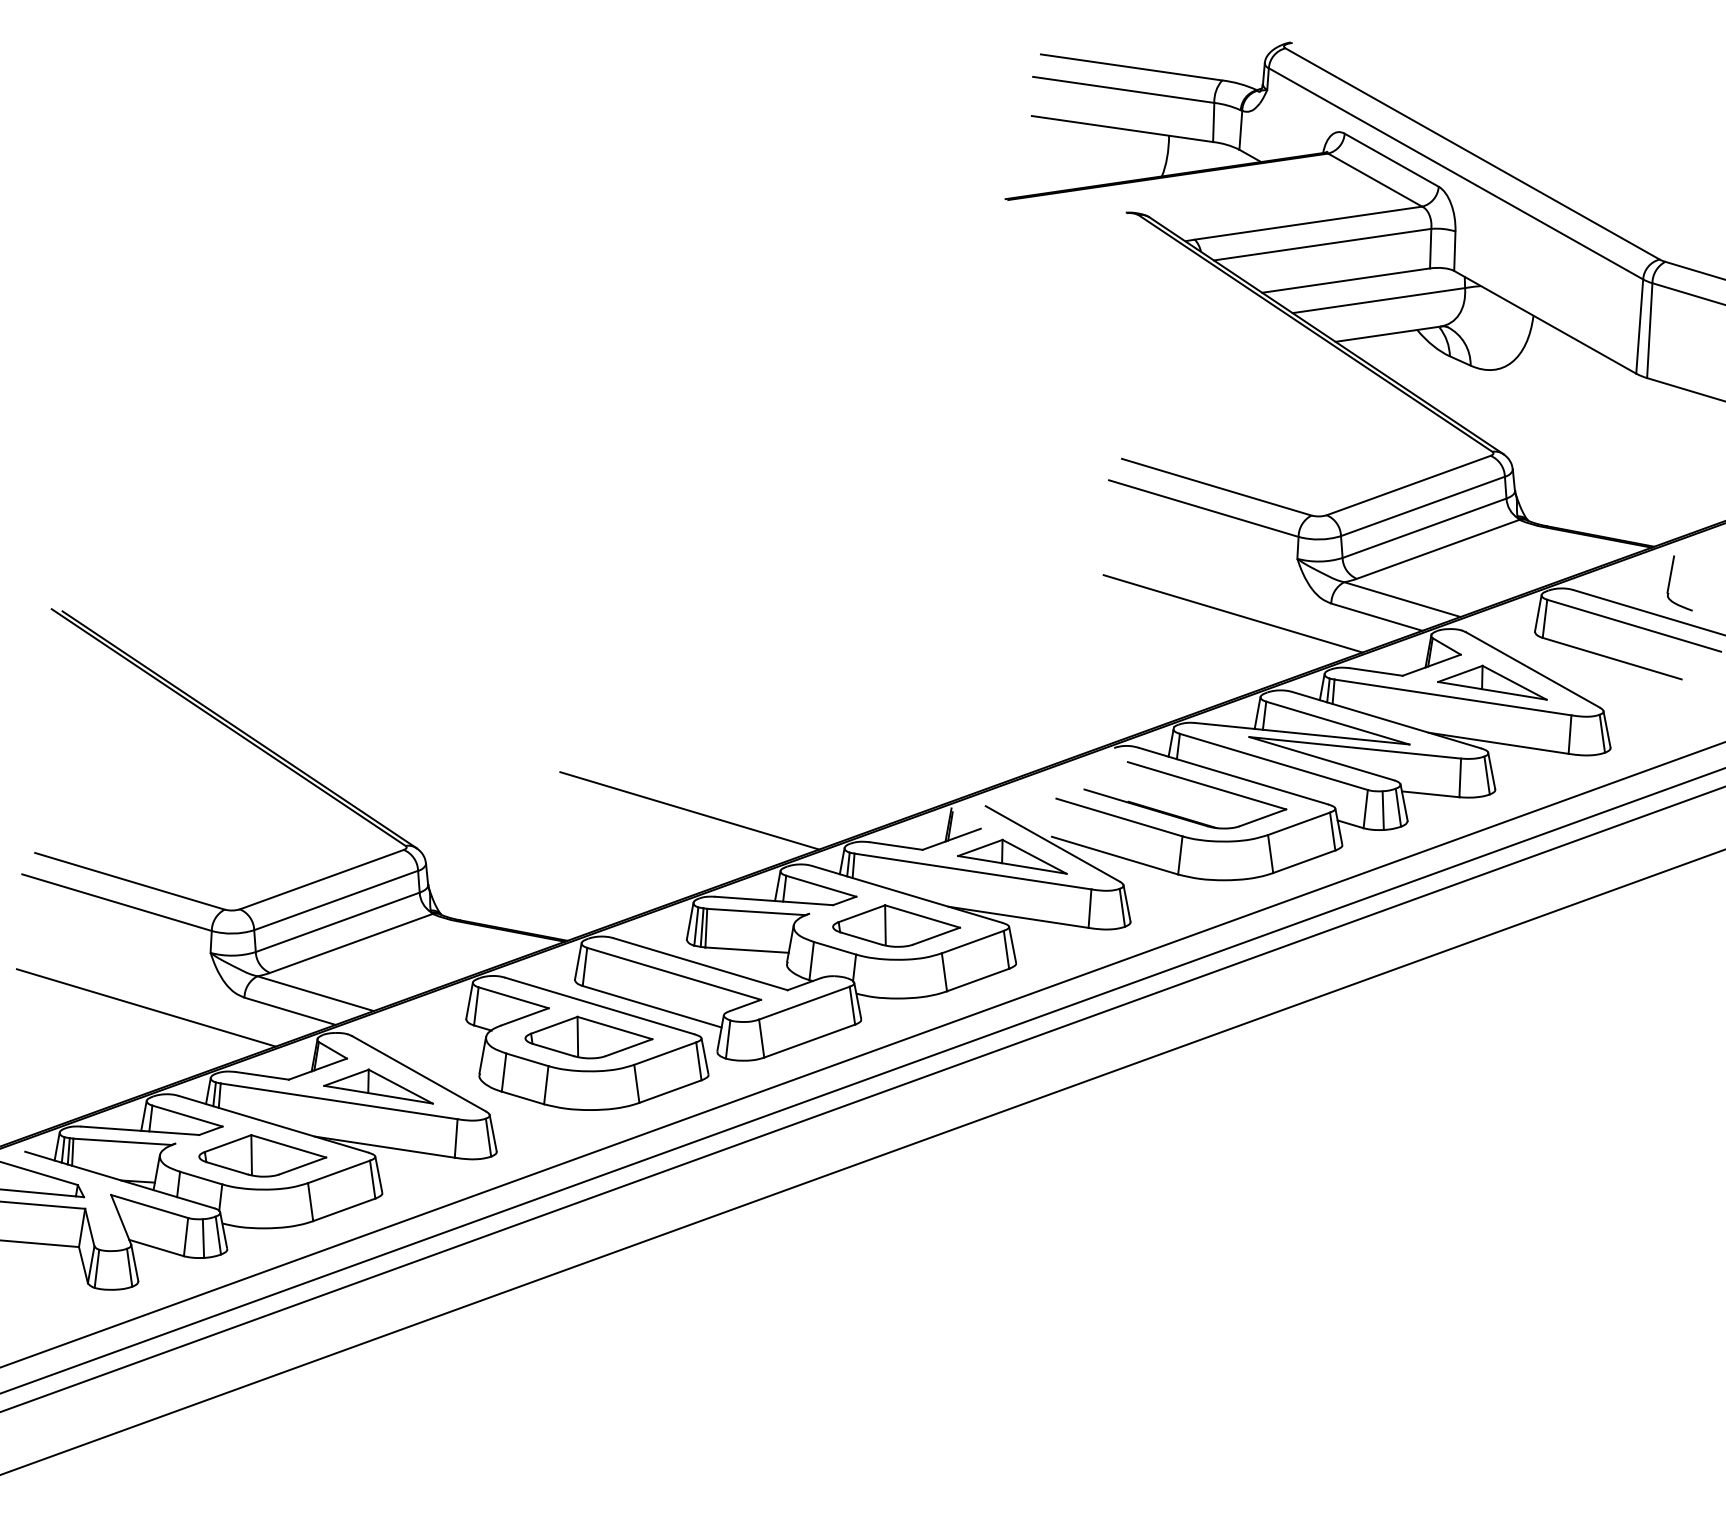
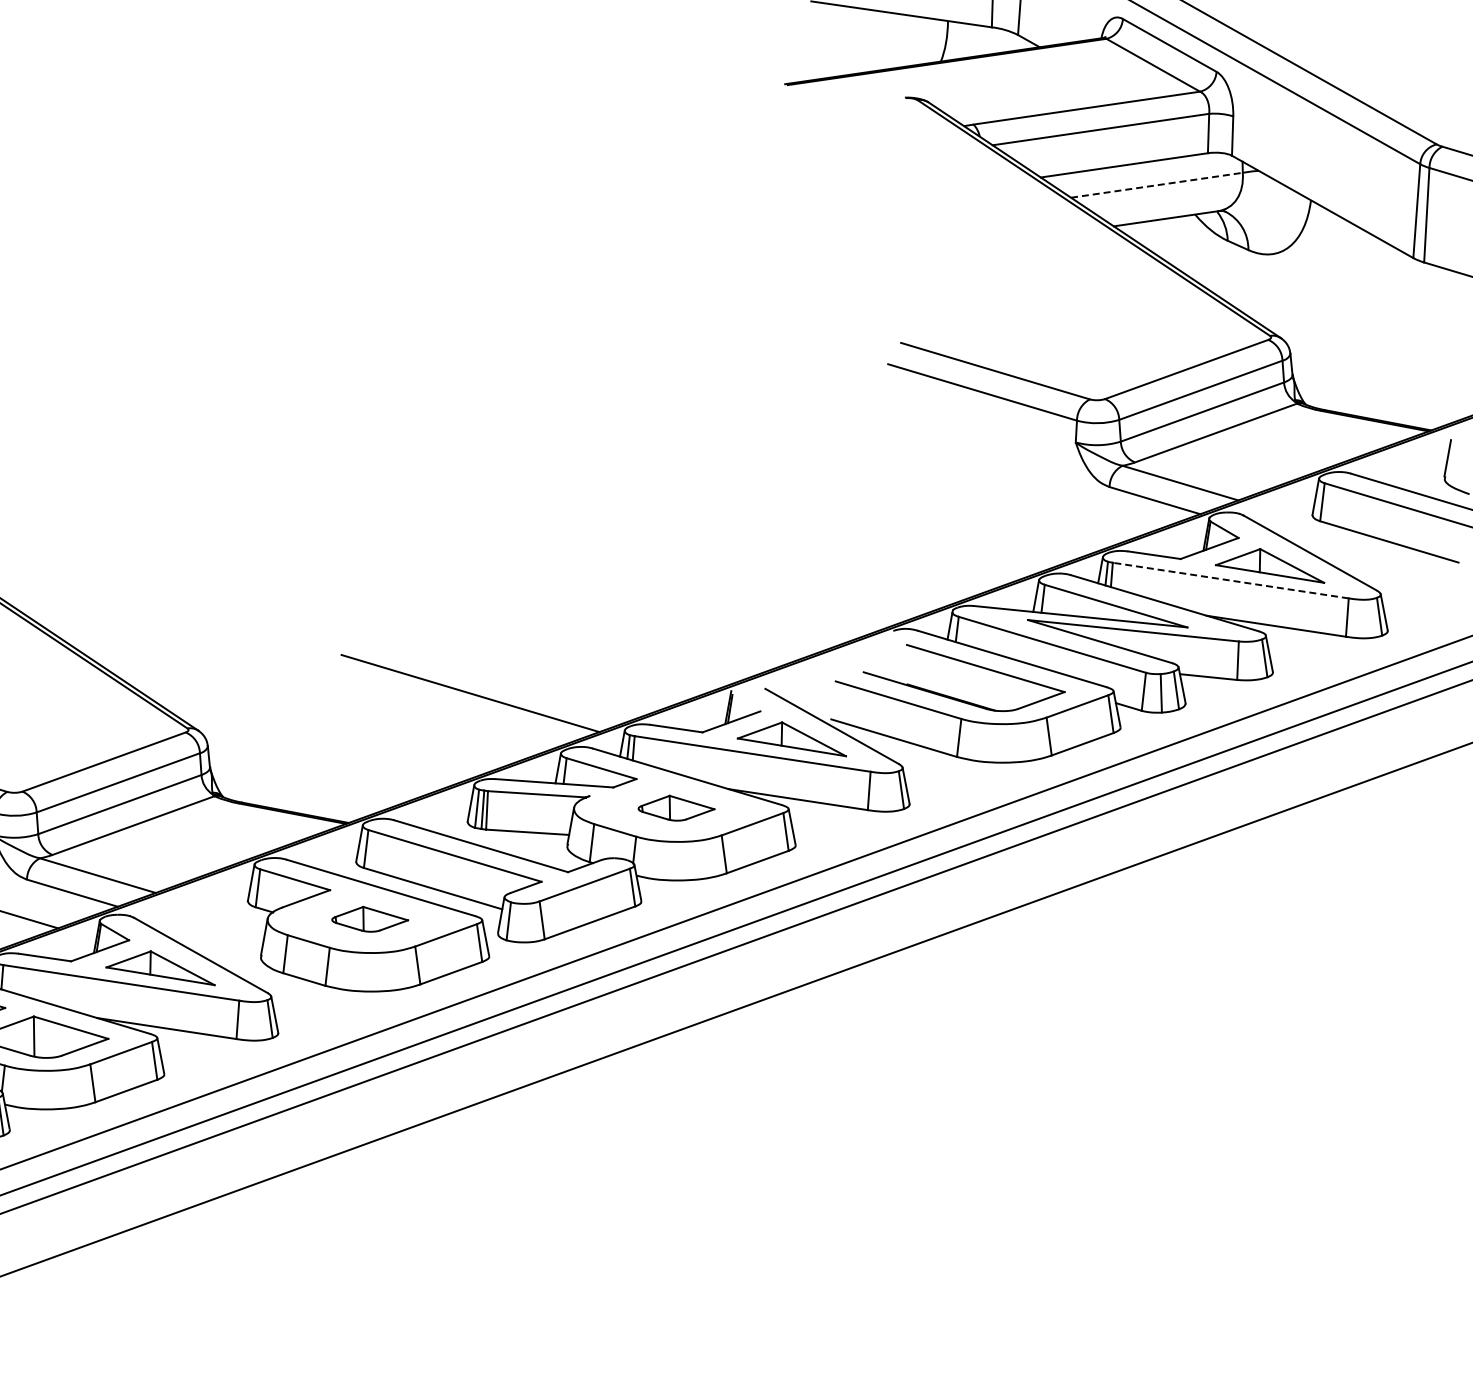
line: (1379, 300) -> (1157, 185), solid -> dashed
line: (1232, 613) -> (1011, 496), removed
line: (1452, 697) -> (1230, 580), solid -> dashed
part: (896, 925) -> (676, 807), size x0.6
part: (588, 1037) -> (369, 919), size x0.6

